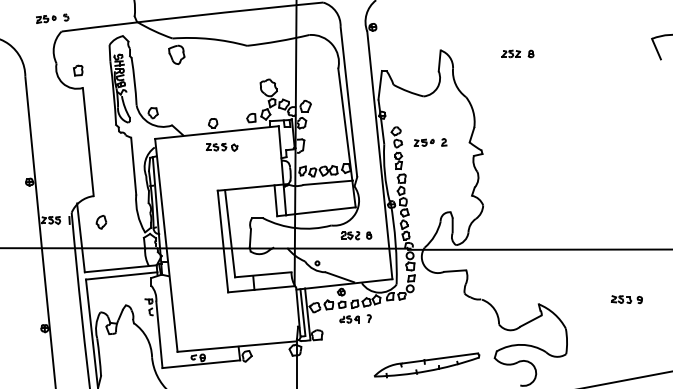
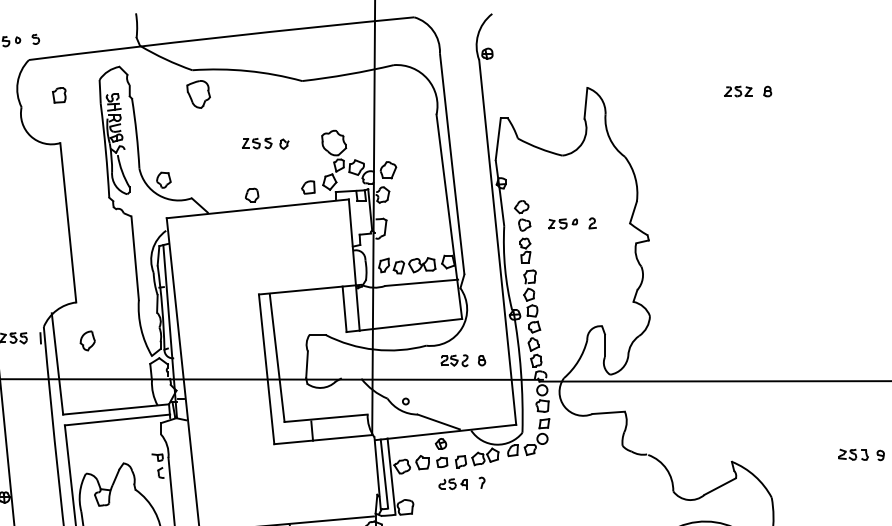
part: (517, 53) -> (747, 90), moved
part: (78, 70) -> (59, 95), moved
part: (221, 146) -> (264, 142), moved

